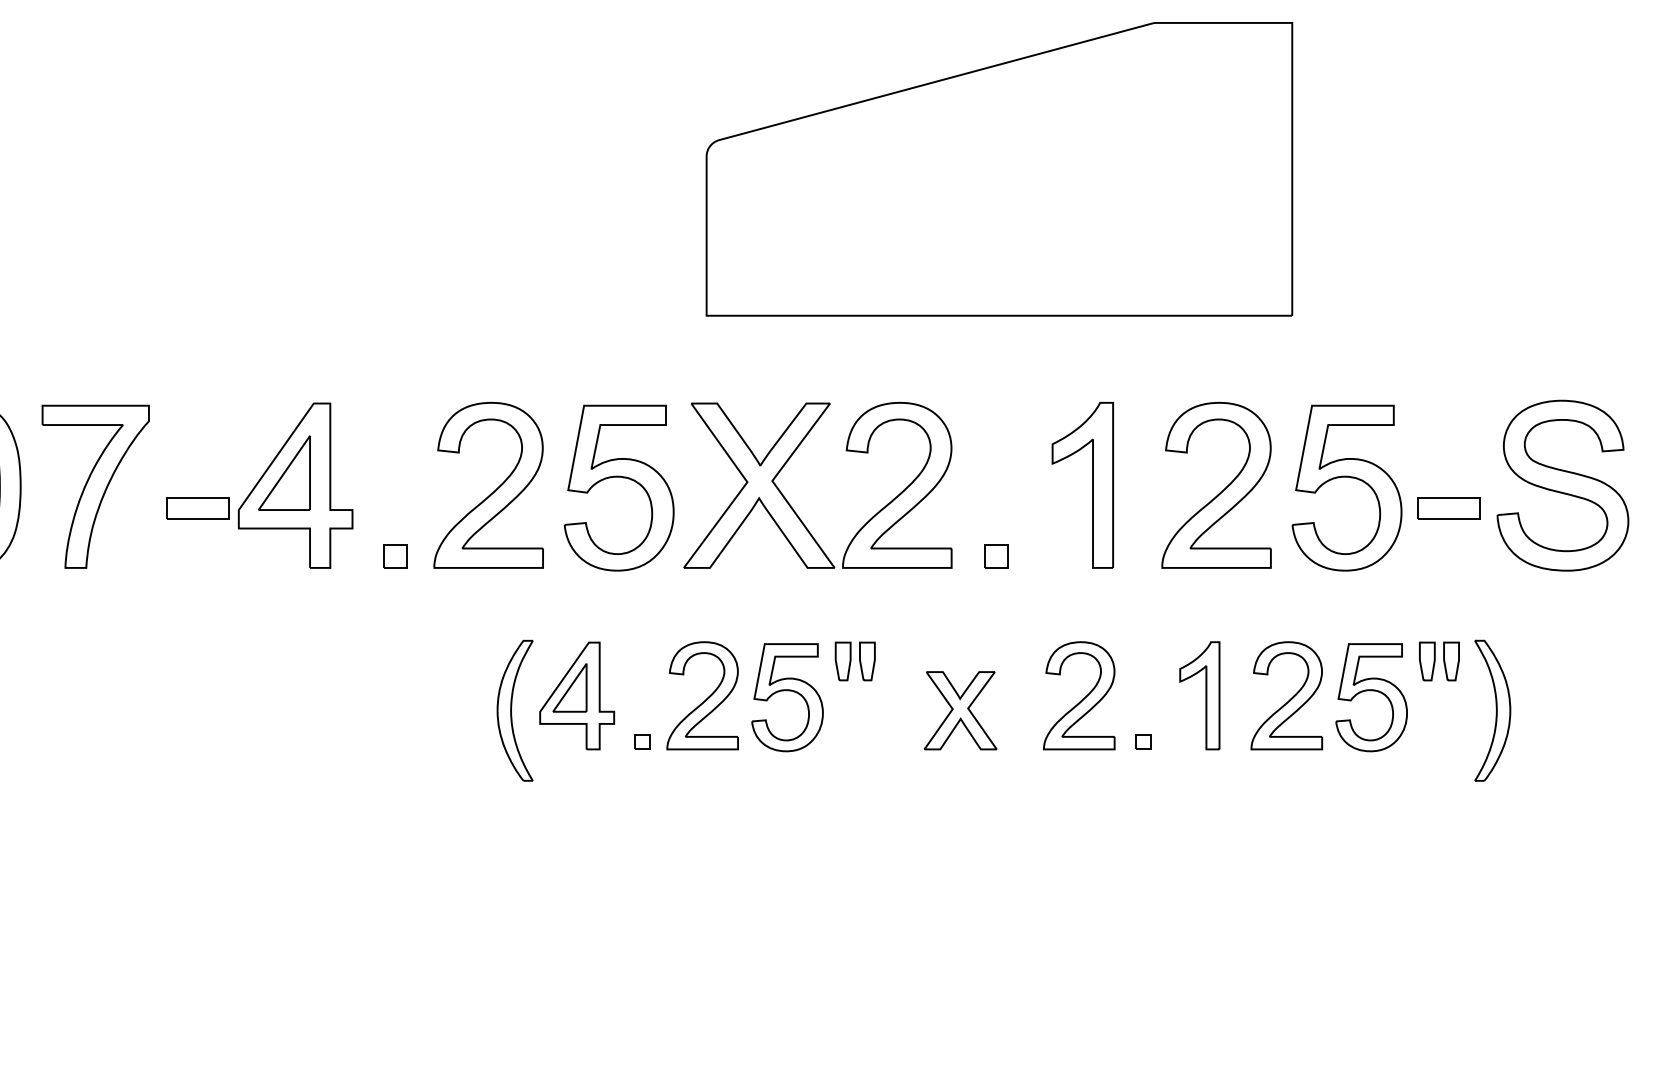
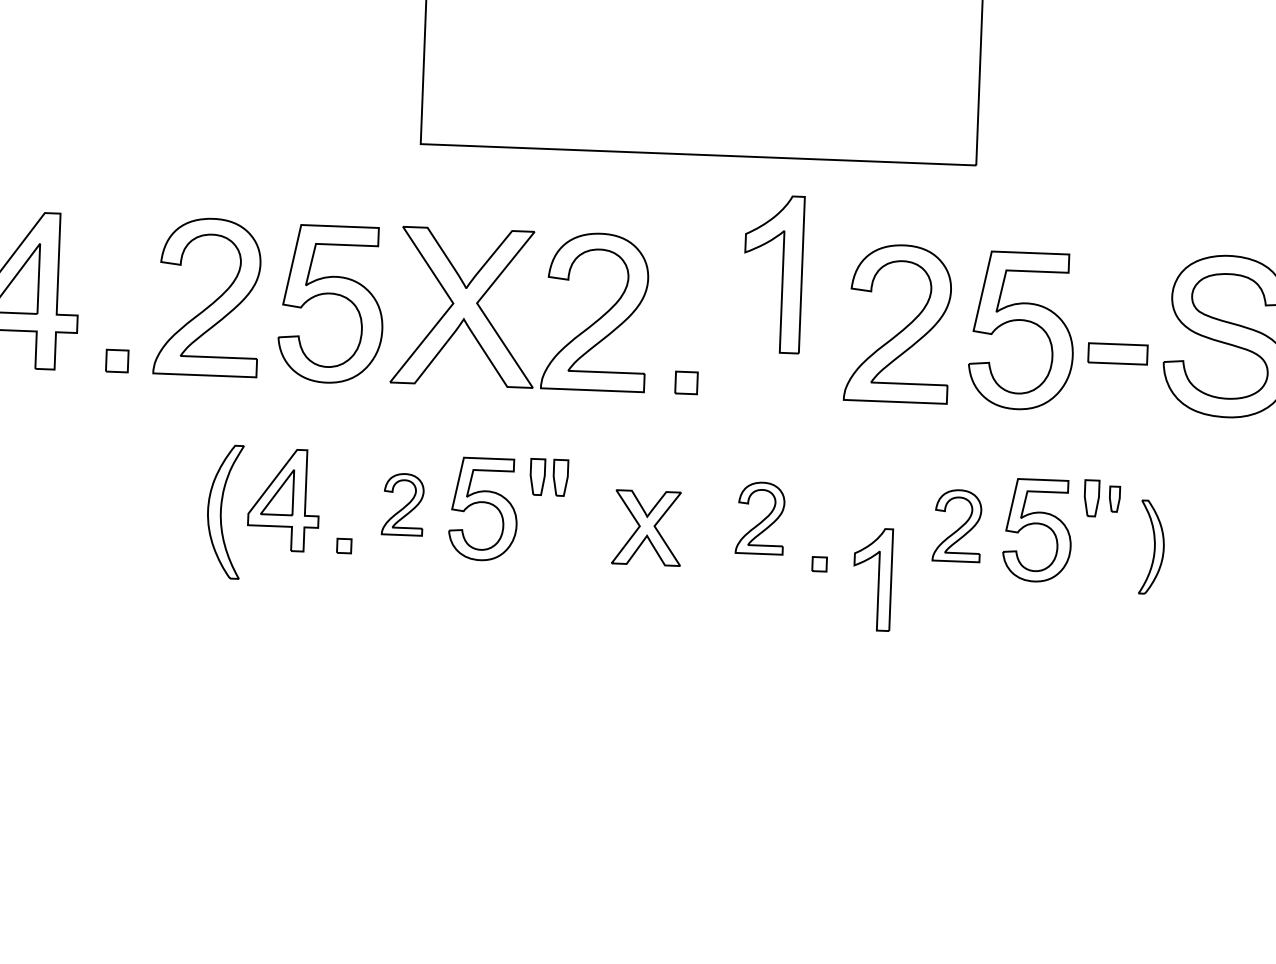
part: (1092, 485) -> (782, 274), moved
part: (1451, 661) -> (1114, 499), size x0.7
part: (702, 695) -> (402, 504), size x0.6
part: (1079, 695) -> (760, 517), size x0.7
part: (1199, 695) -> (872, 579), moved
part: (1286, 695) -> (956, 525), size x0.7
part: (1492, 710) -> (1151, 547), size x0.7

